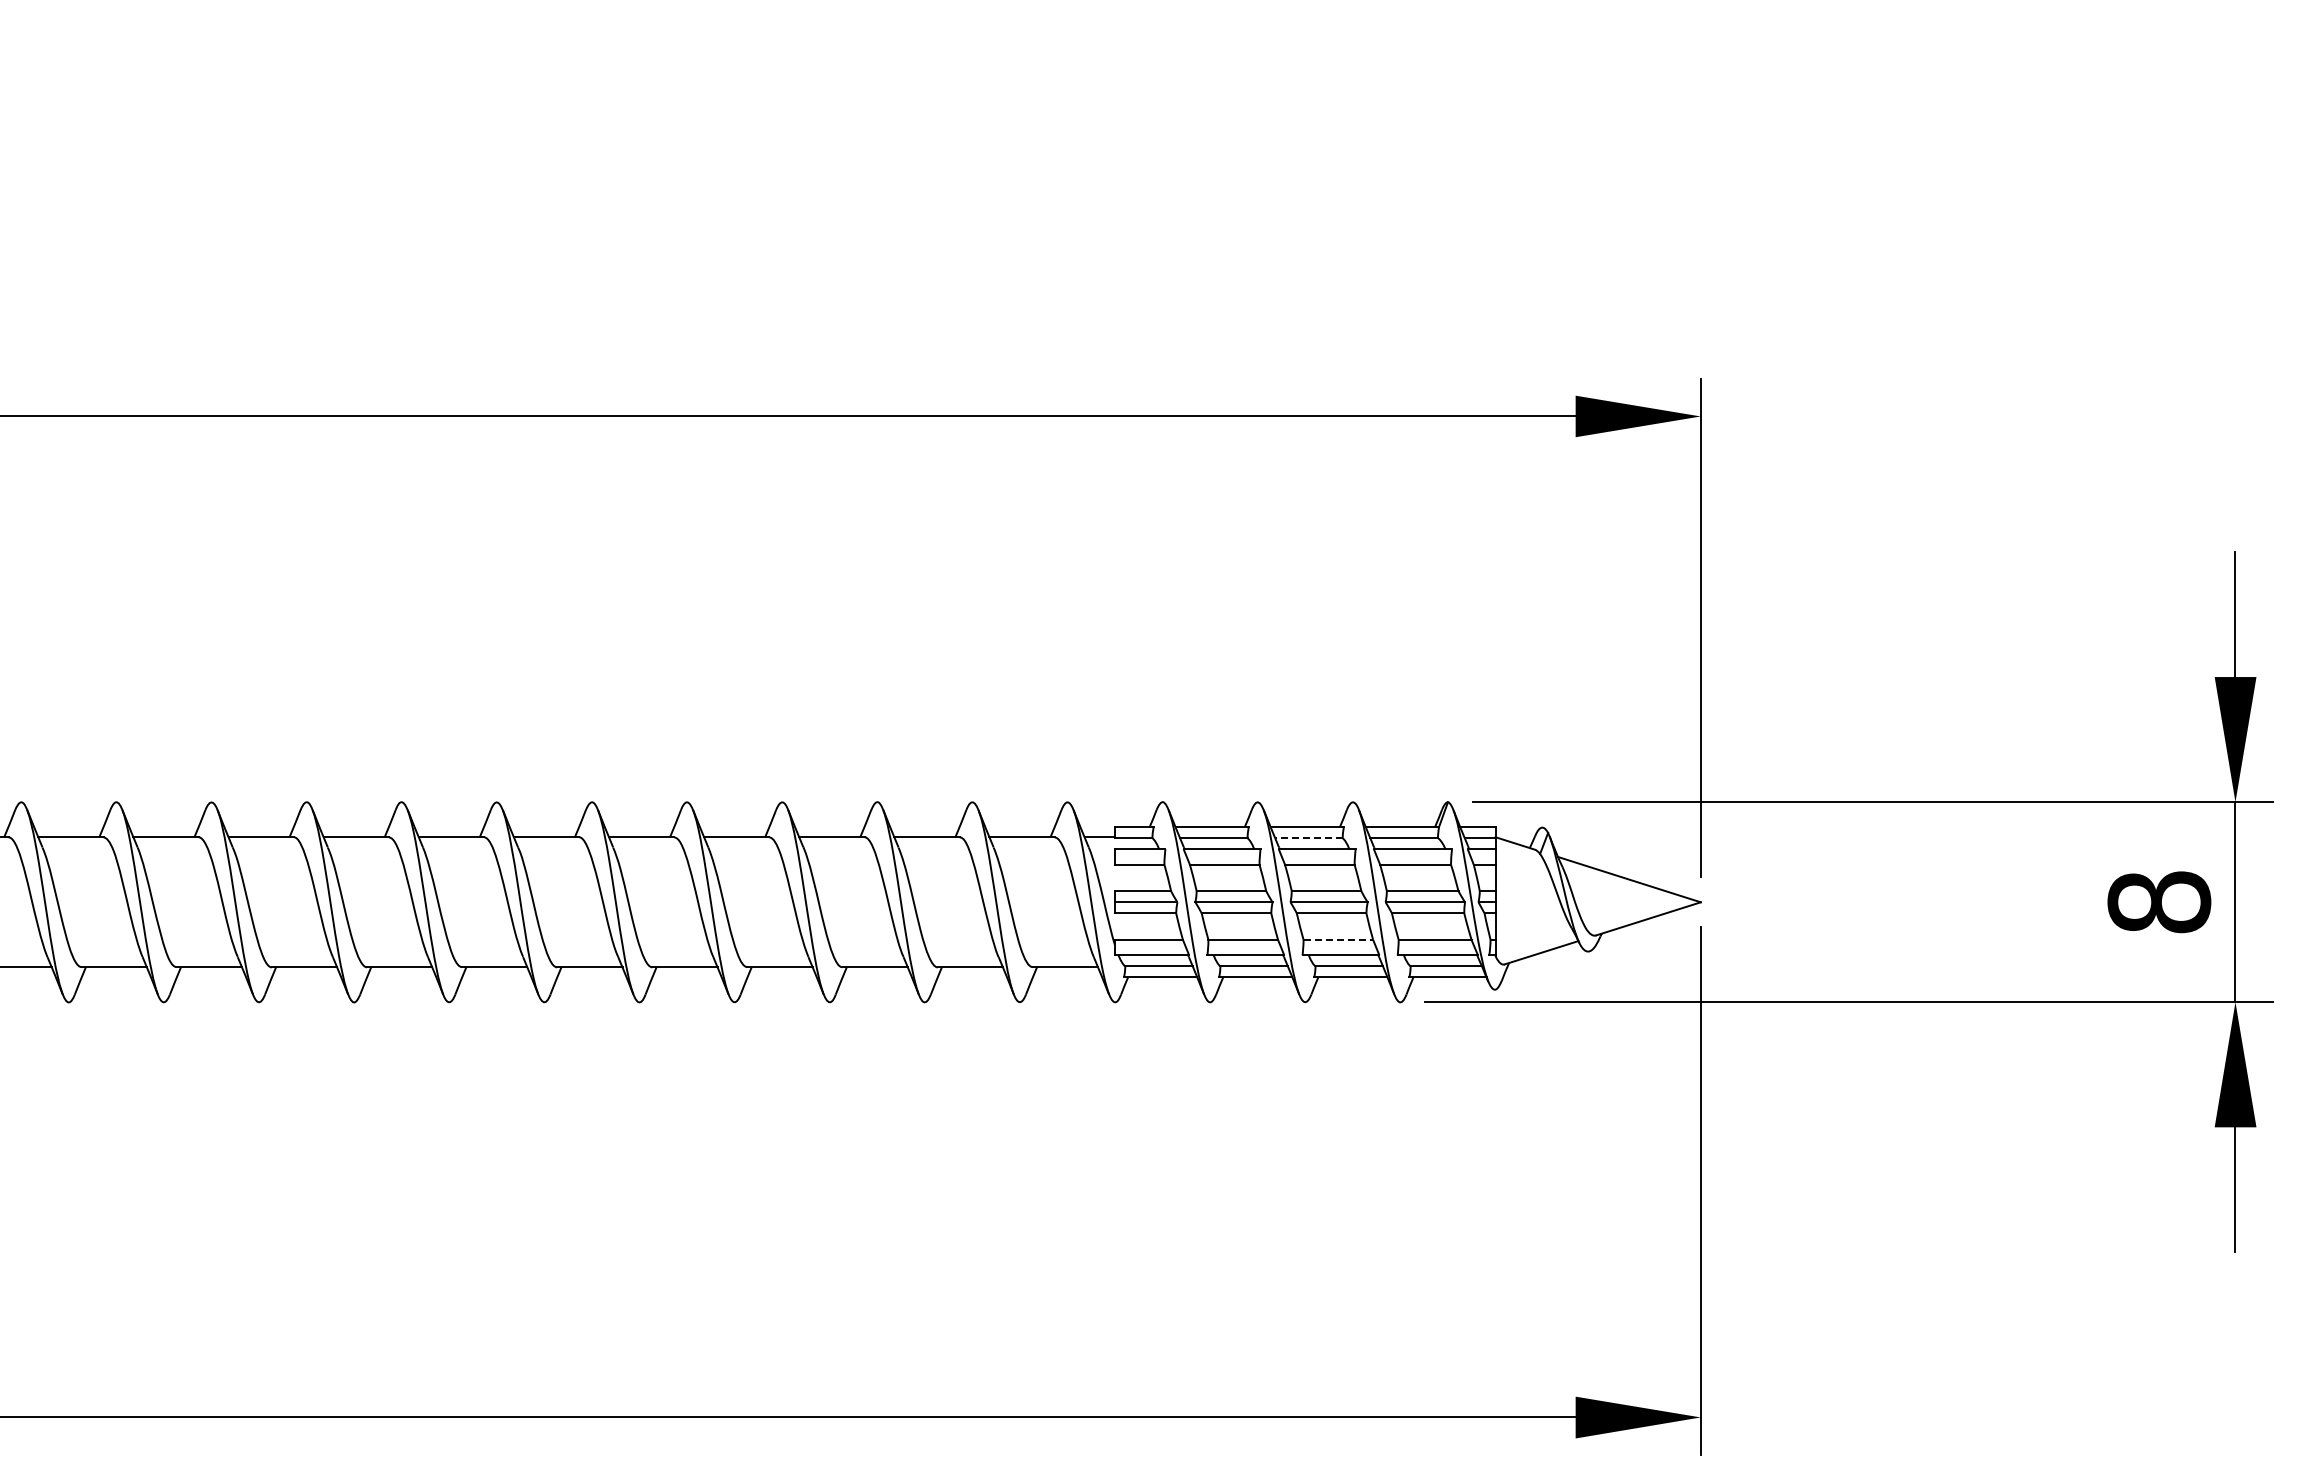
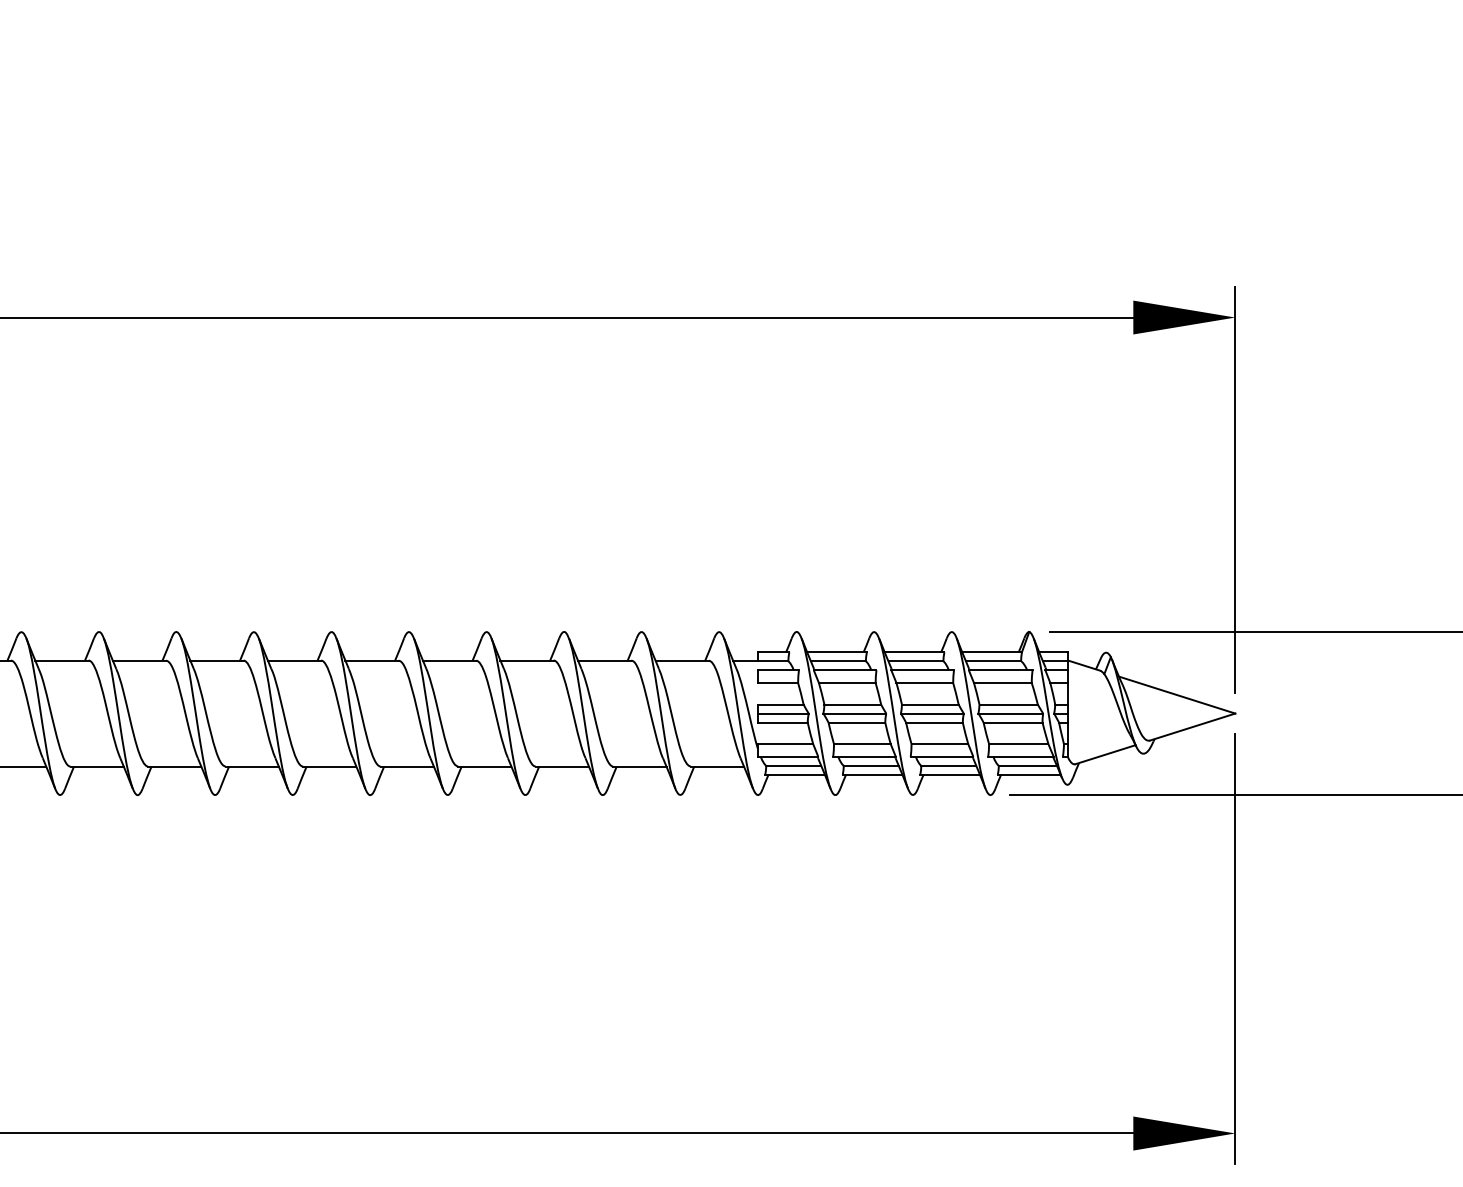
line: (1308, 838) -> (915, 661), dashed -> solid
line: (1338, 939) -> (940, 743), dashed -> solid

